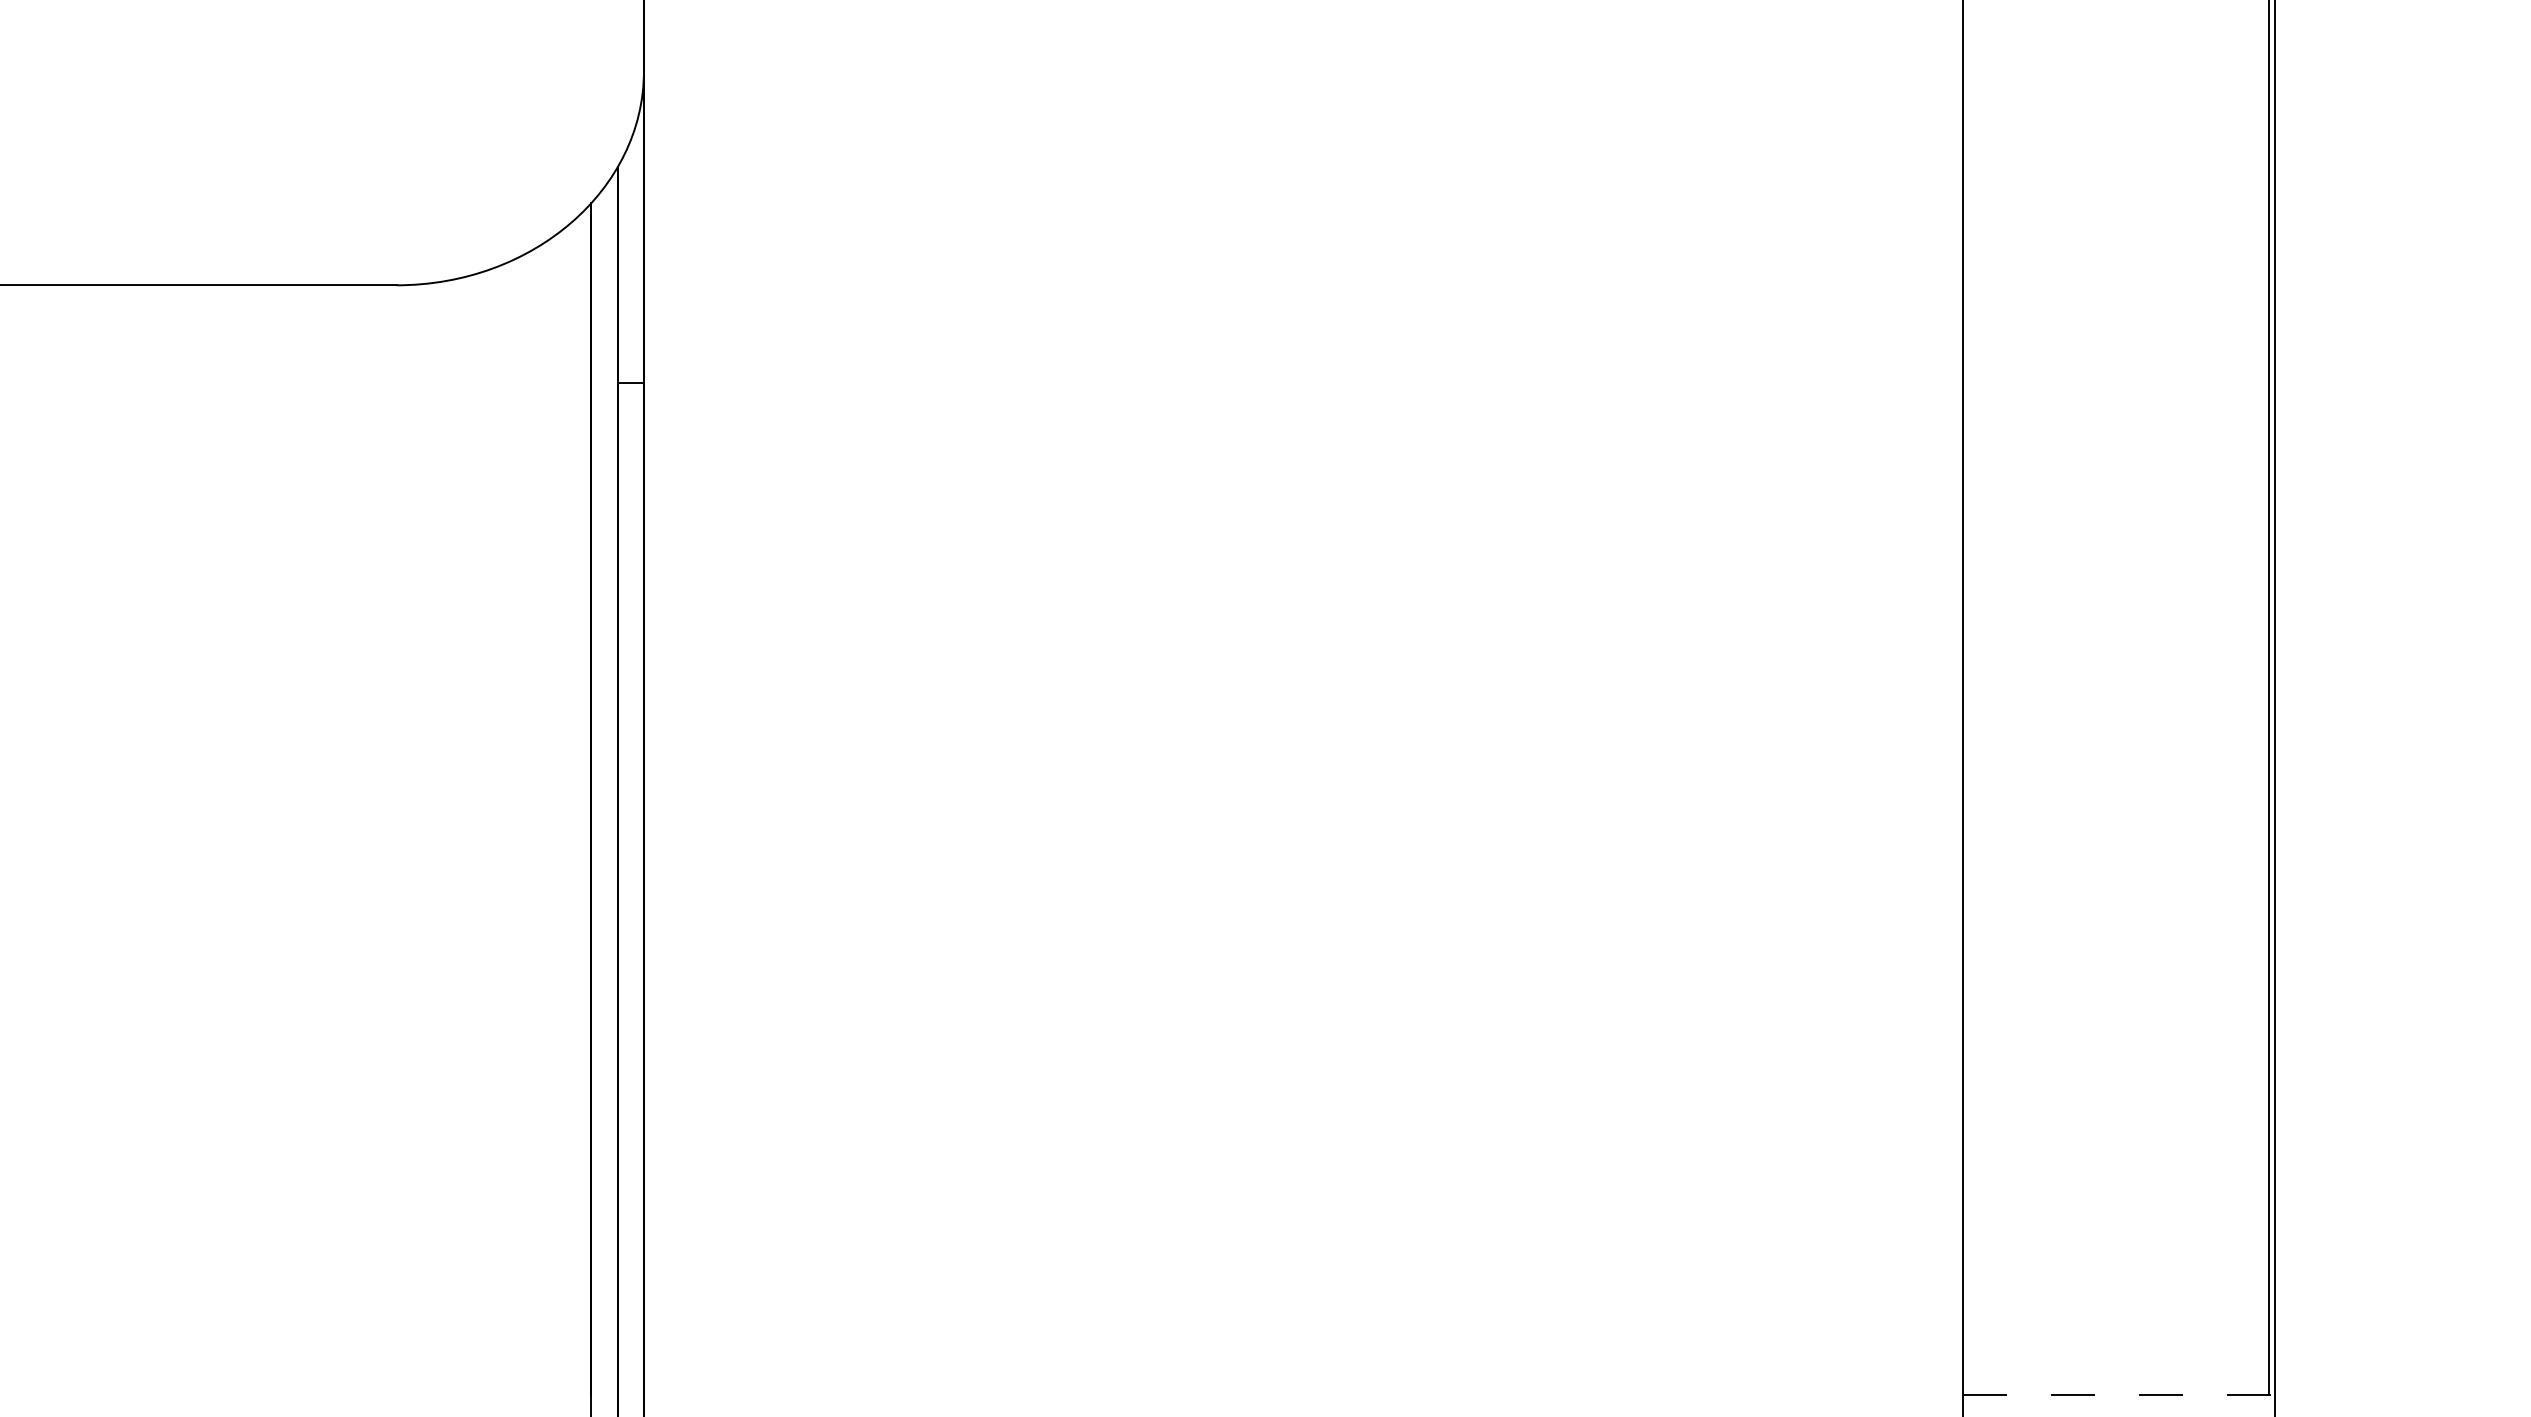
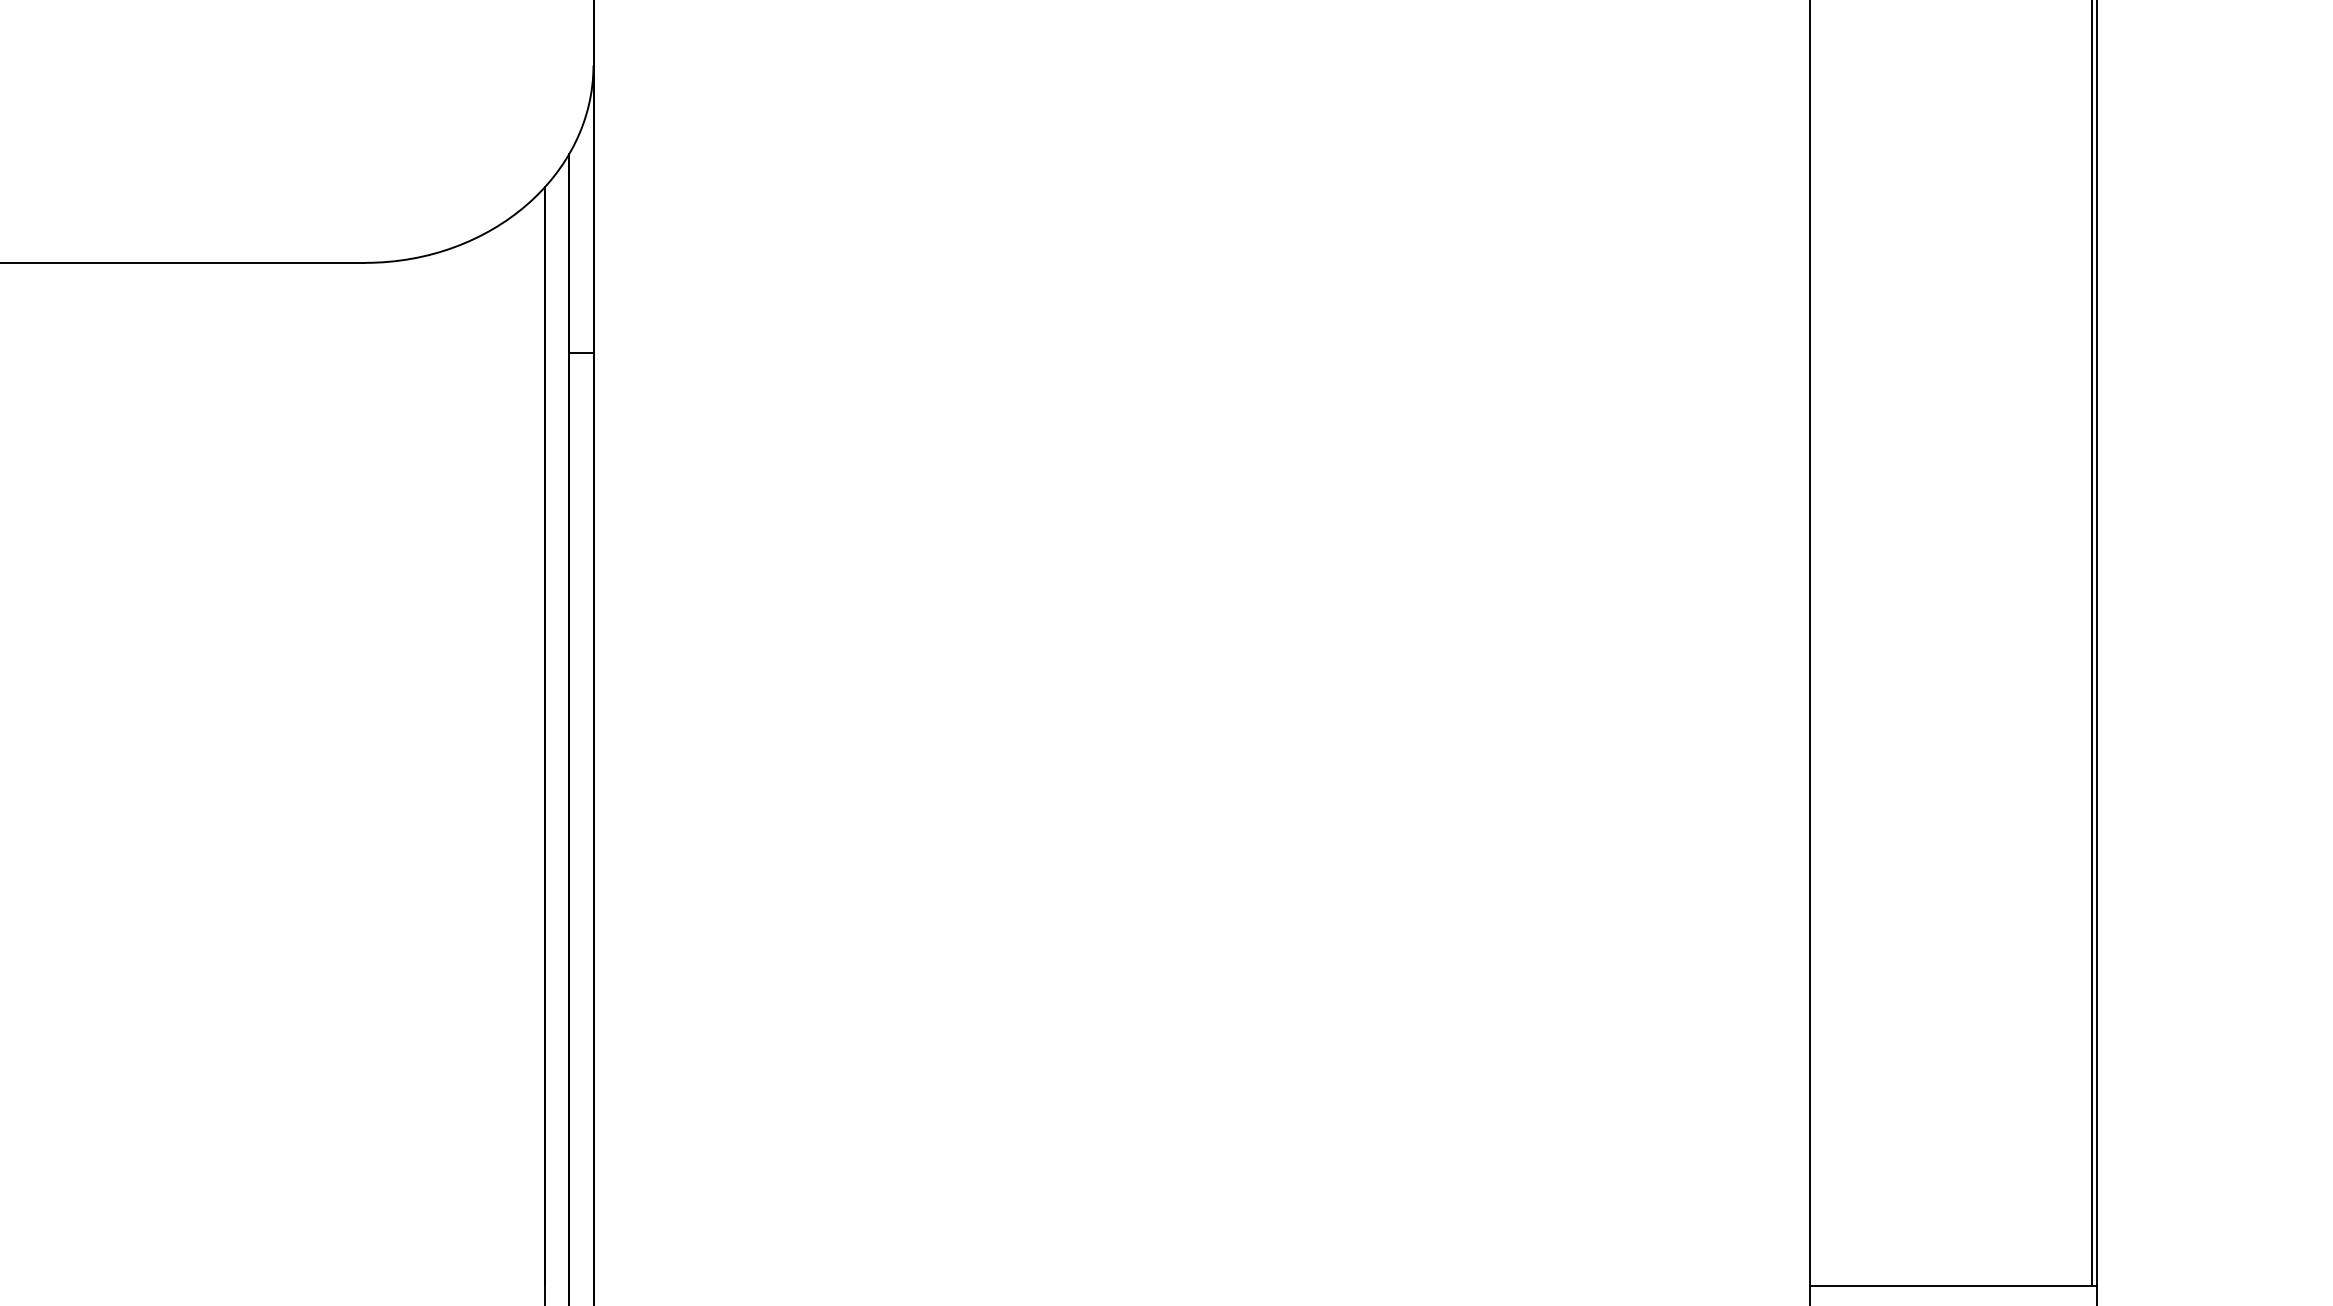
line: (2119, 1395) -> (1953, 1286), dashed -> solid

